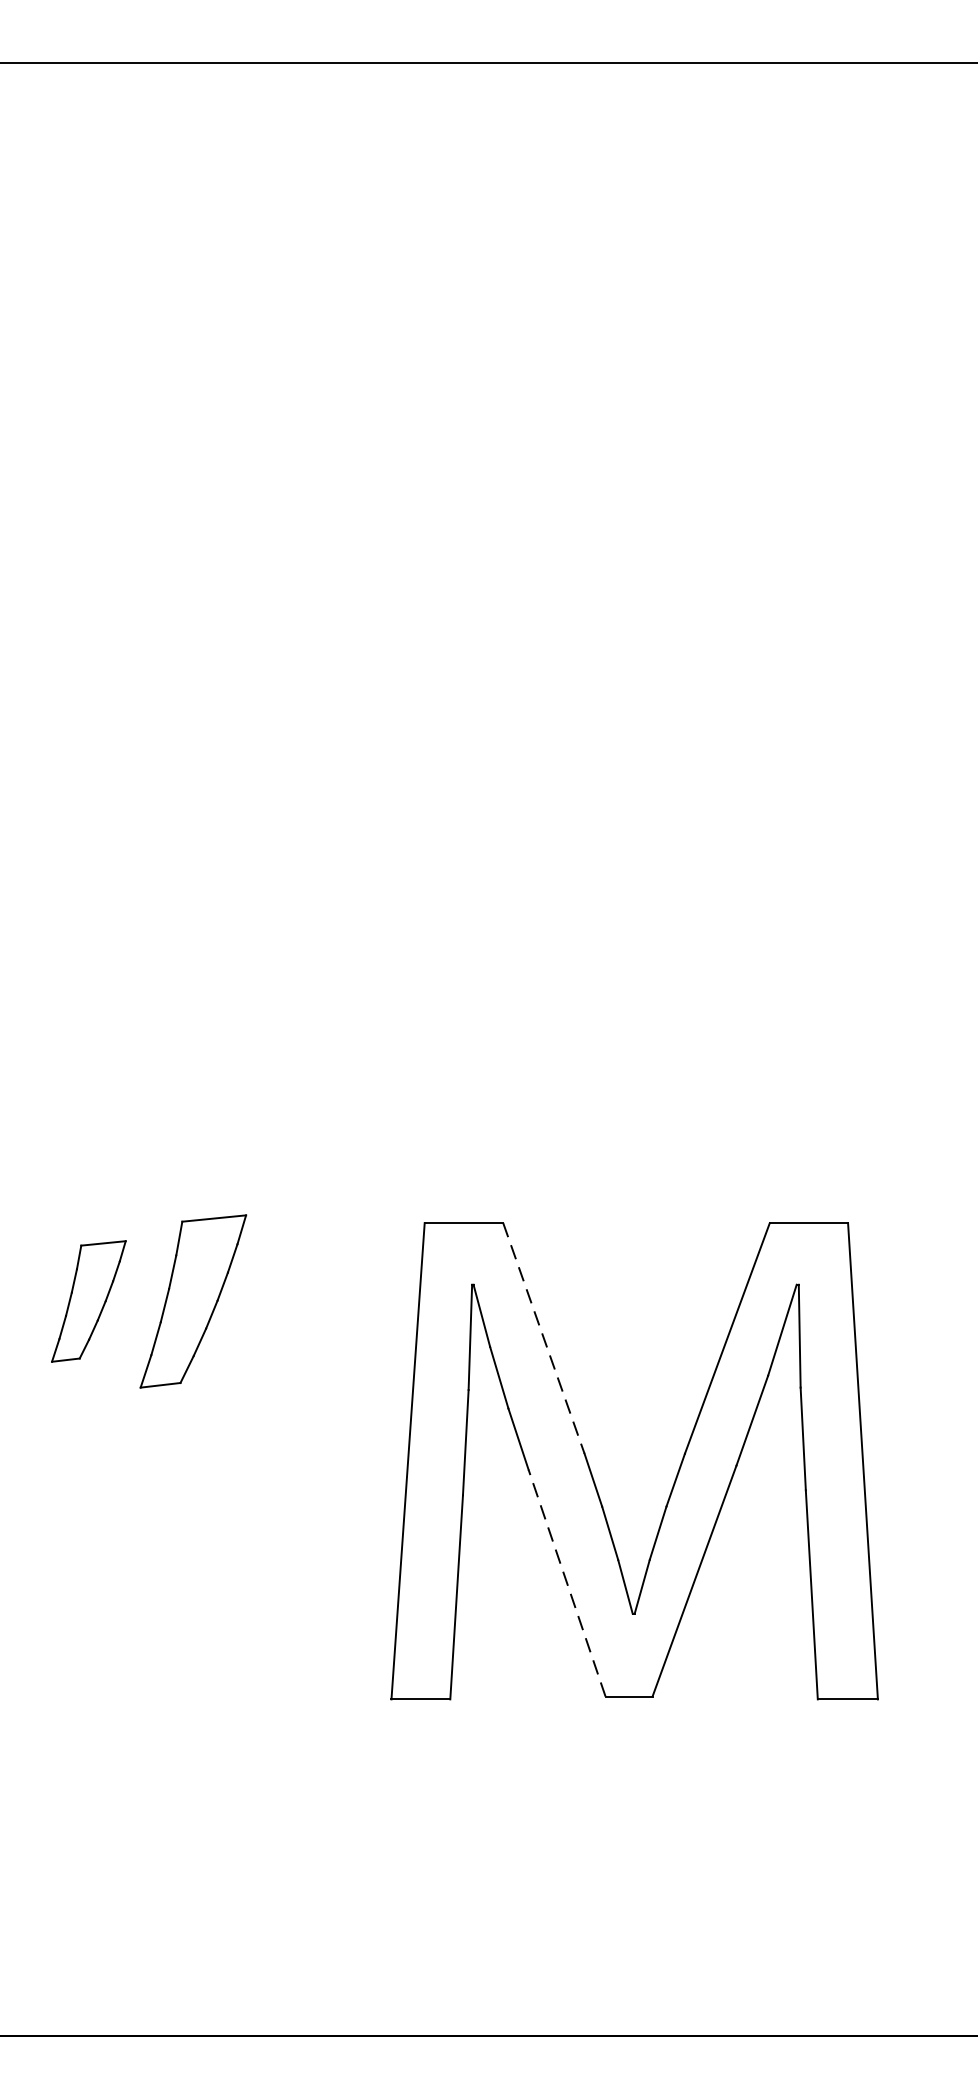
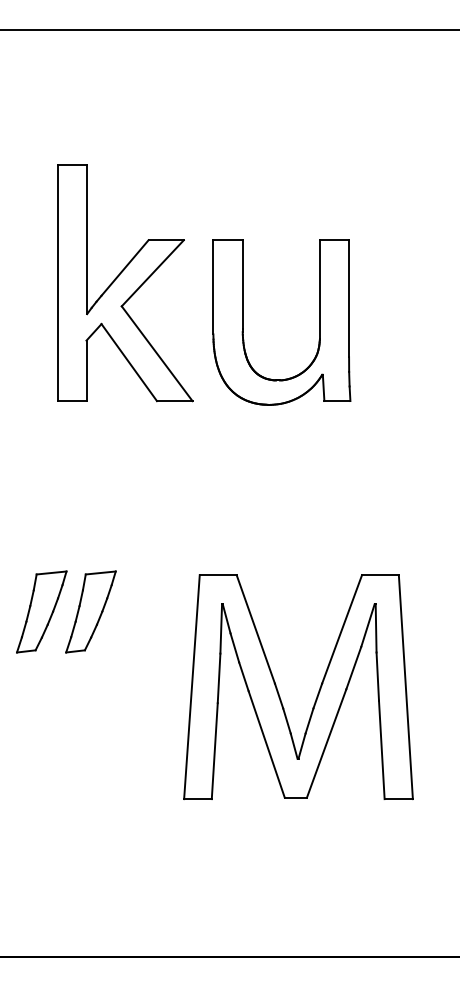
part: (266, 602) -> (125, 283), added
part: (517, 685) -> (243, 322), added
part: (88, 1300) -> (41, 611), size x1.43
line: (543, 1338) -> (255, 629), dashed -> solid
line: (566, 1581) -> (266, 743), dashed -> solid

